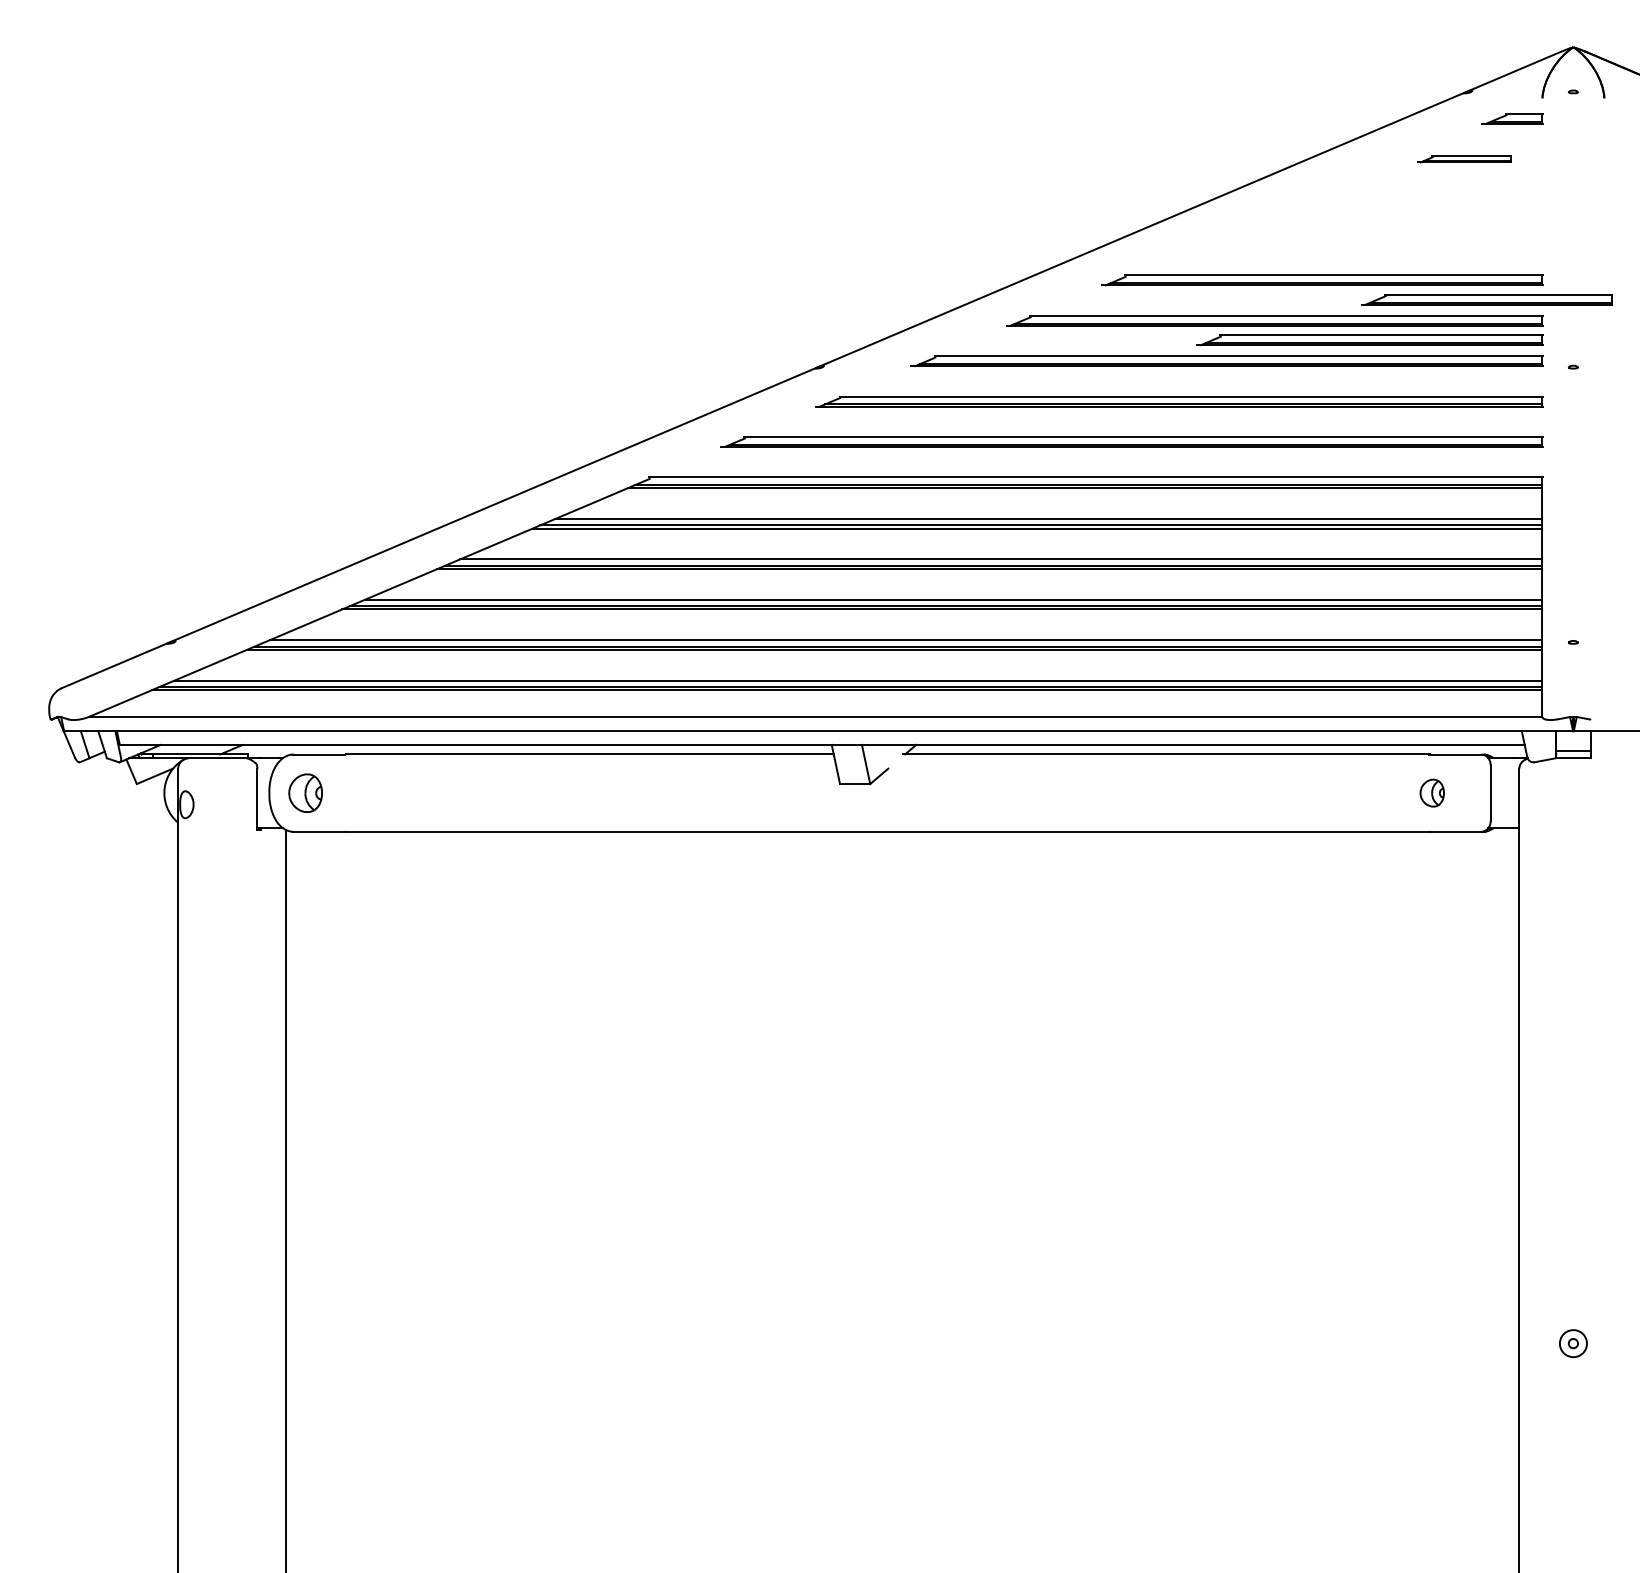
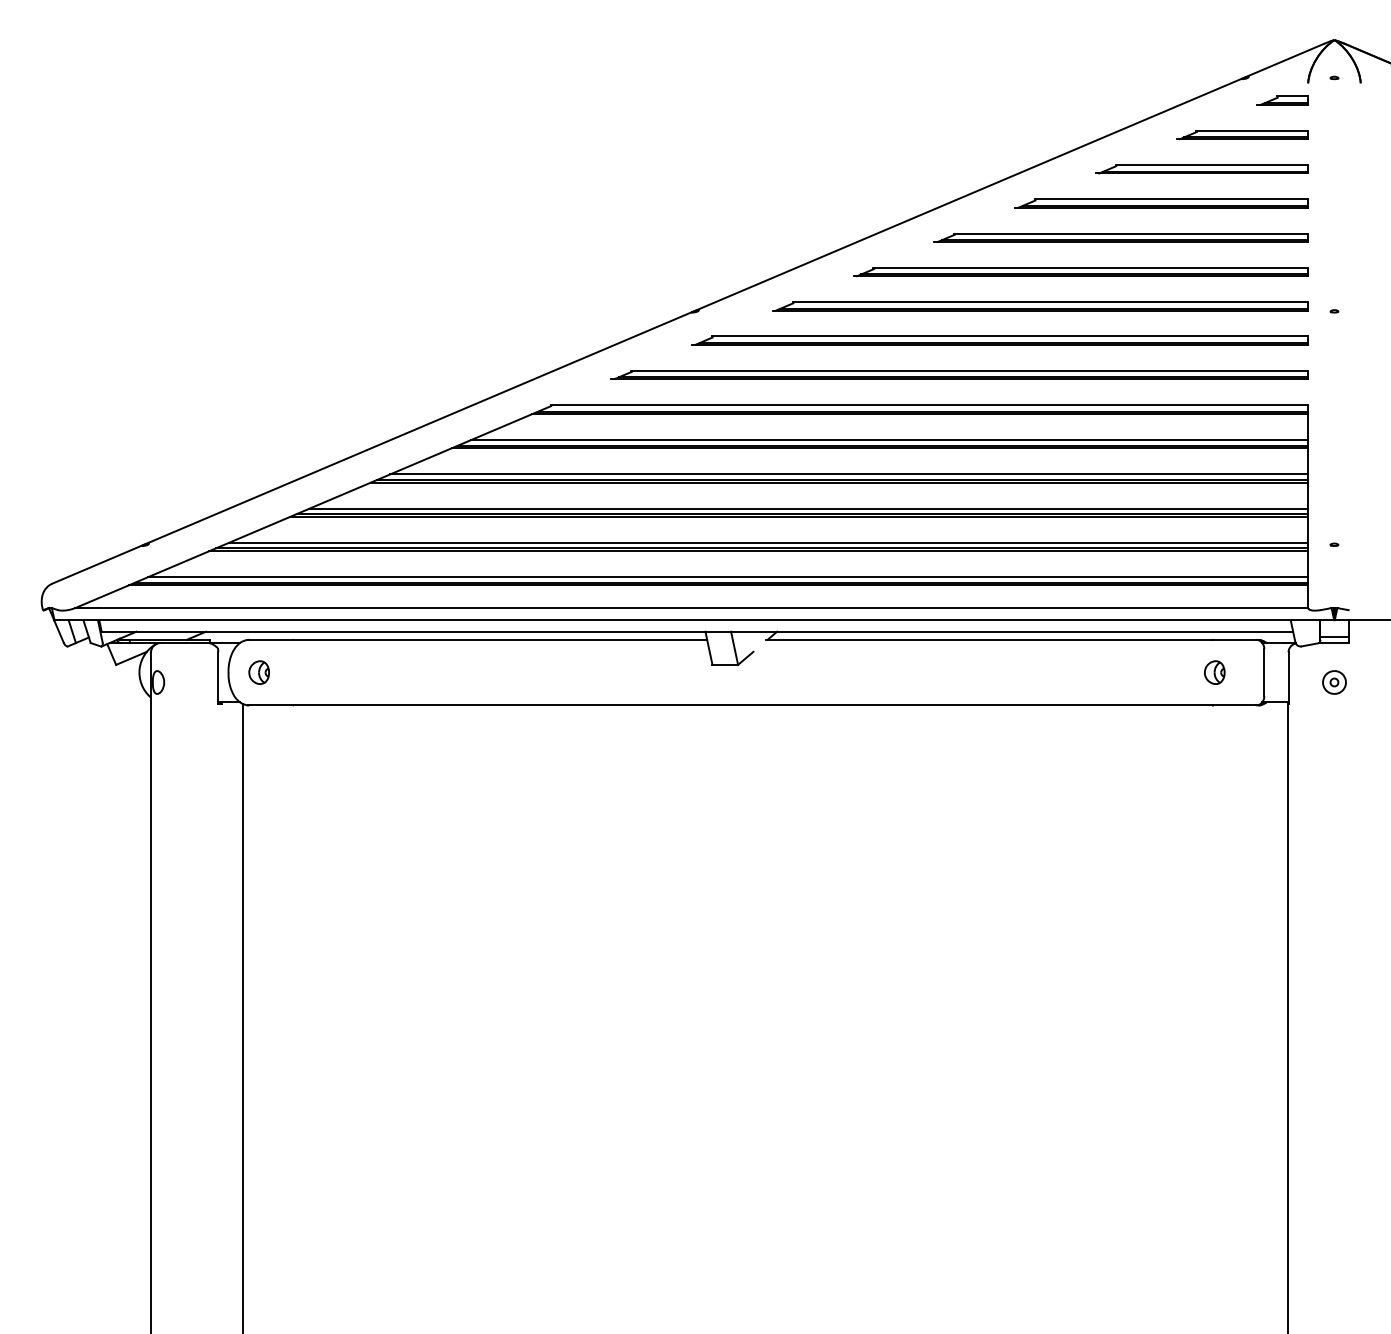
part: (1464, 159) -> (1242, 135), size x1.67
part: (1486, 300) -> (1201, 169), moved
part: (1369, 340) -> (1161, 203), moved
part: (304, 792) -> (258, 672), size x0.71
part: (1573, 1343) -> (1334, 682), moved

